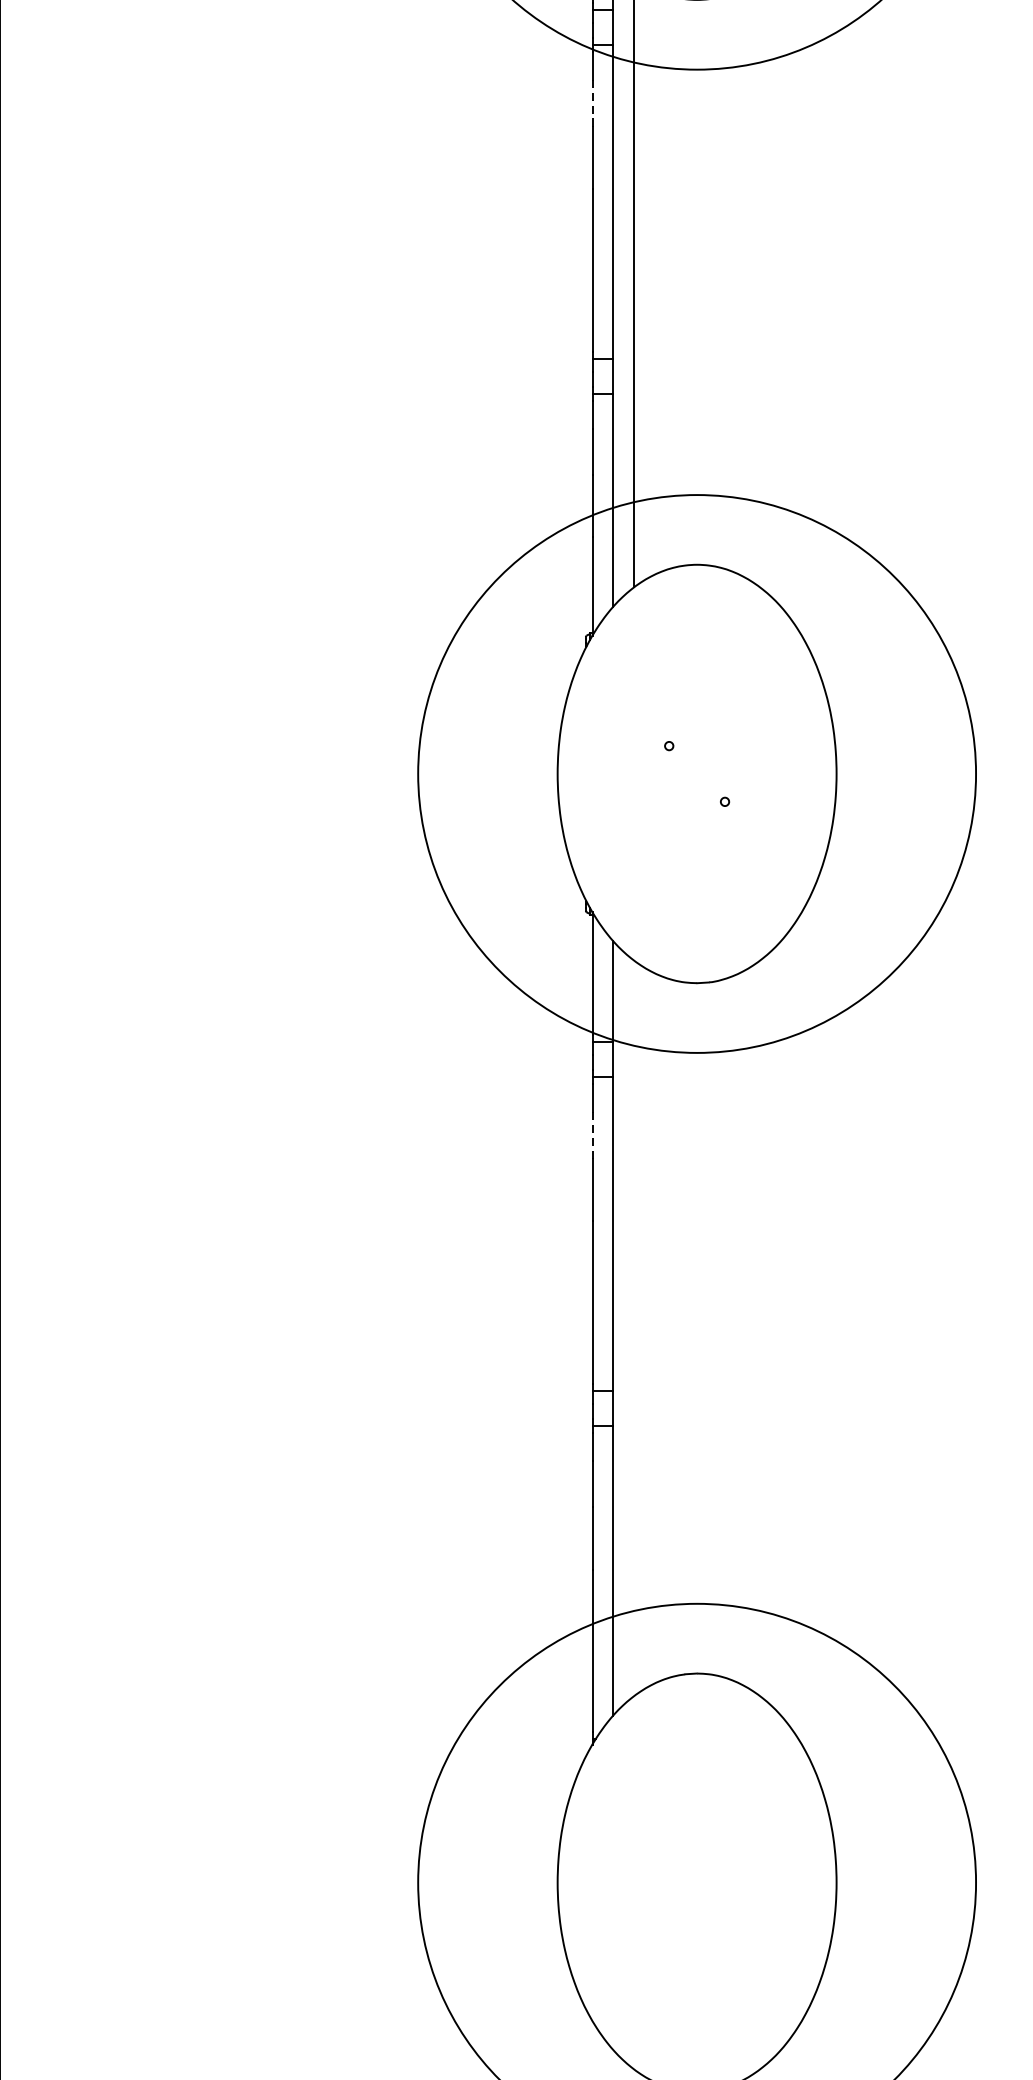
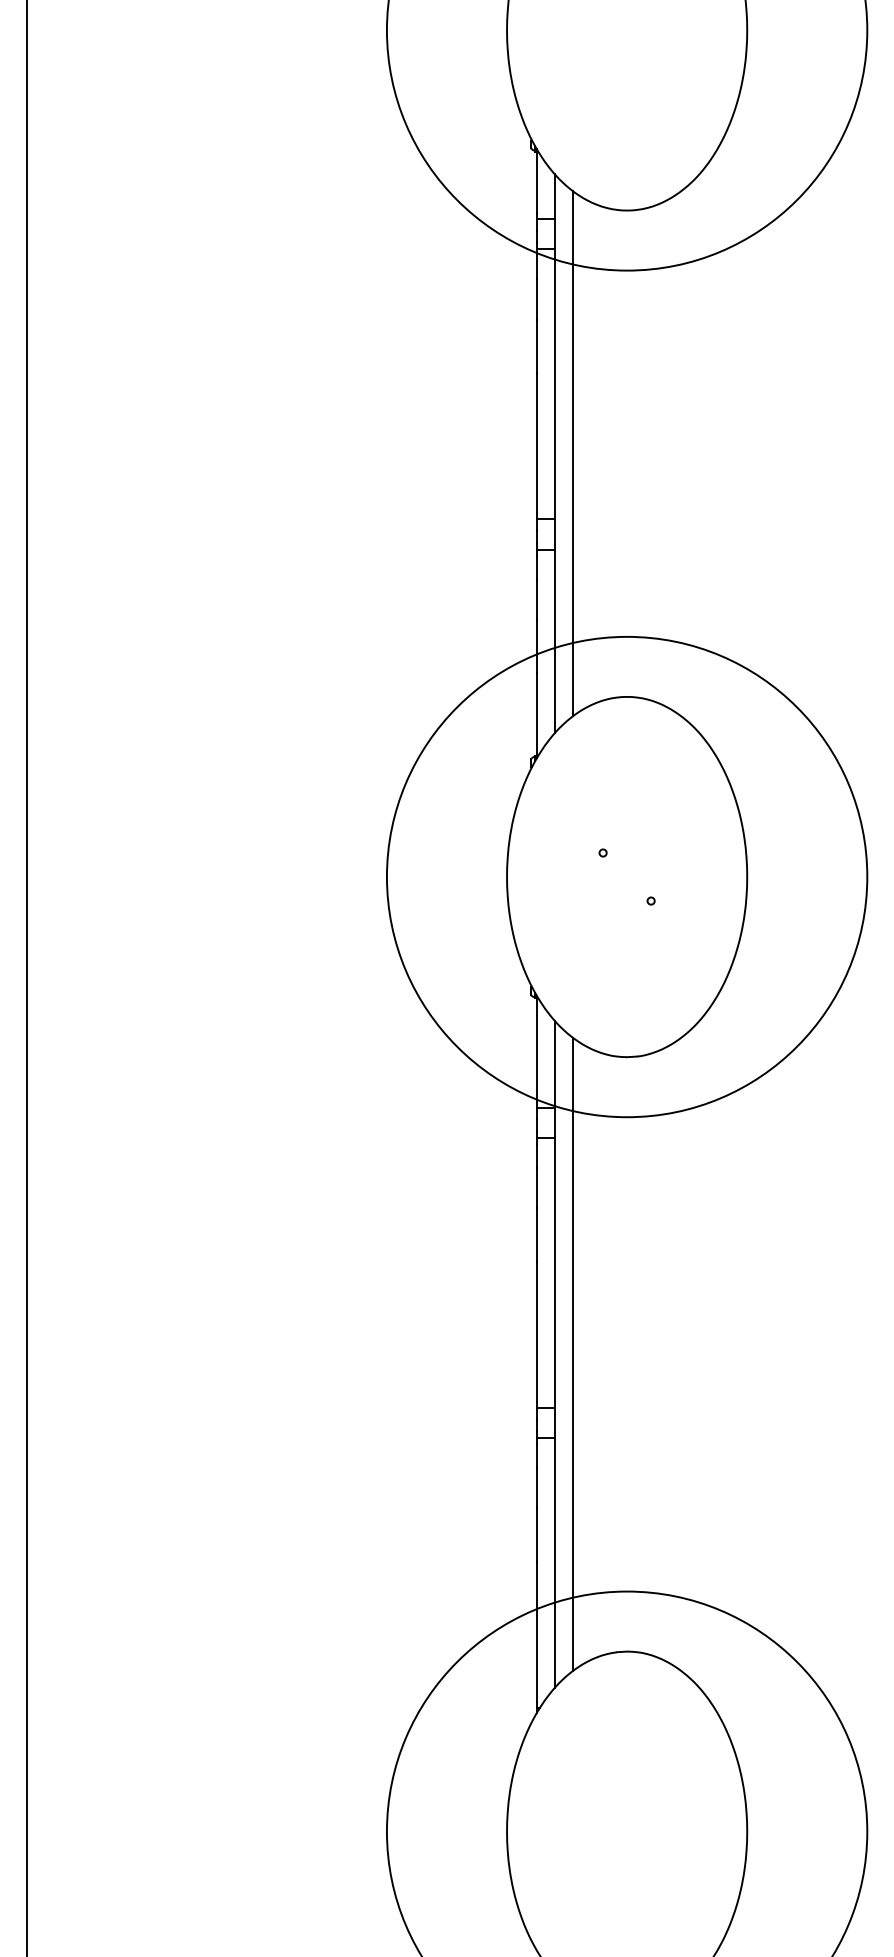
line: (593, 103) -> (537, 299), dashed -> solid
line: (593, 1134) -> (537, 1187), dashed -> solid
line: (634, 1328) -> (573, 1354), added

